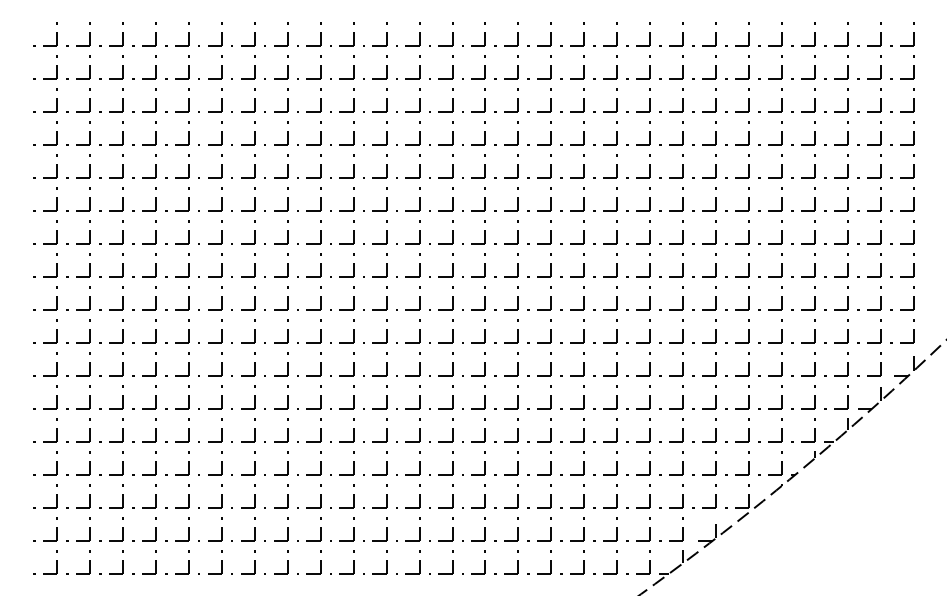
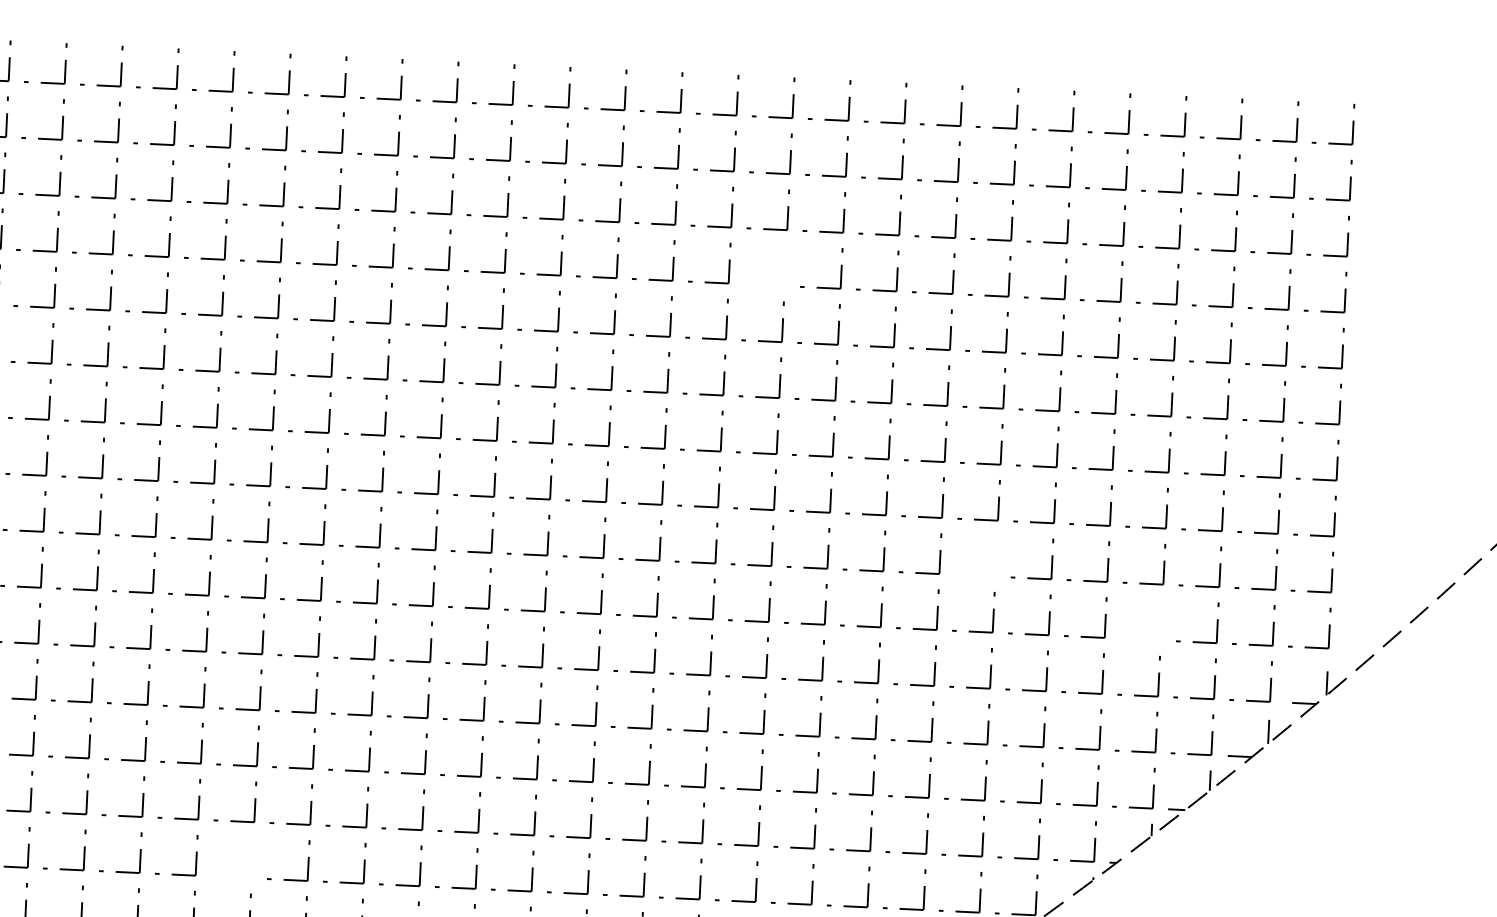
part: (583, 133) -> (784, 266), removed
part: (715, 298) -> (995, 557), removed
part: (814, 331) -> (1160, 621), removed
part: (287, 496) -> (252, 859), removed

